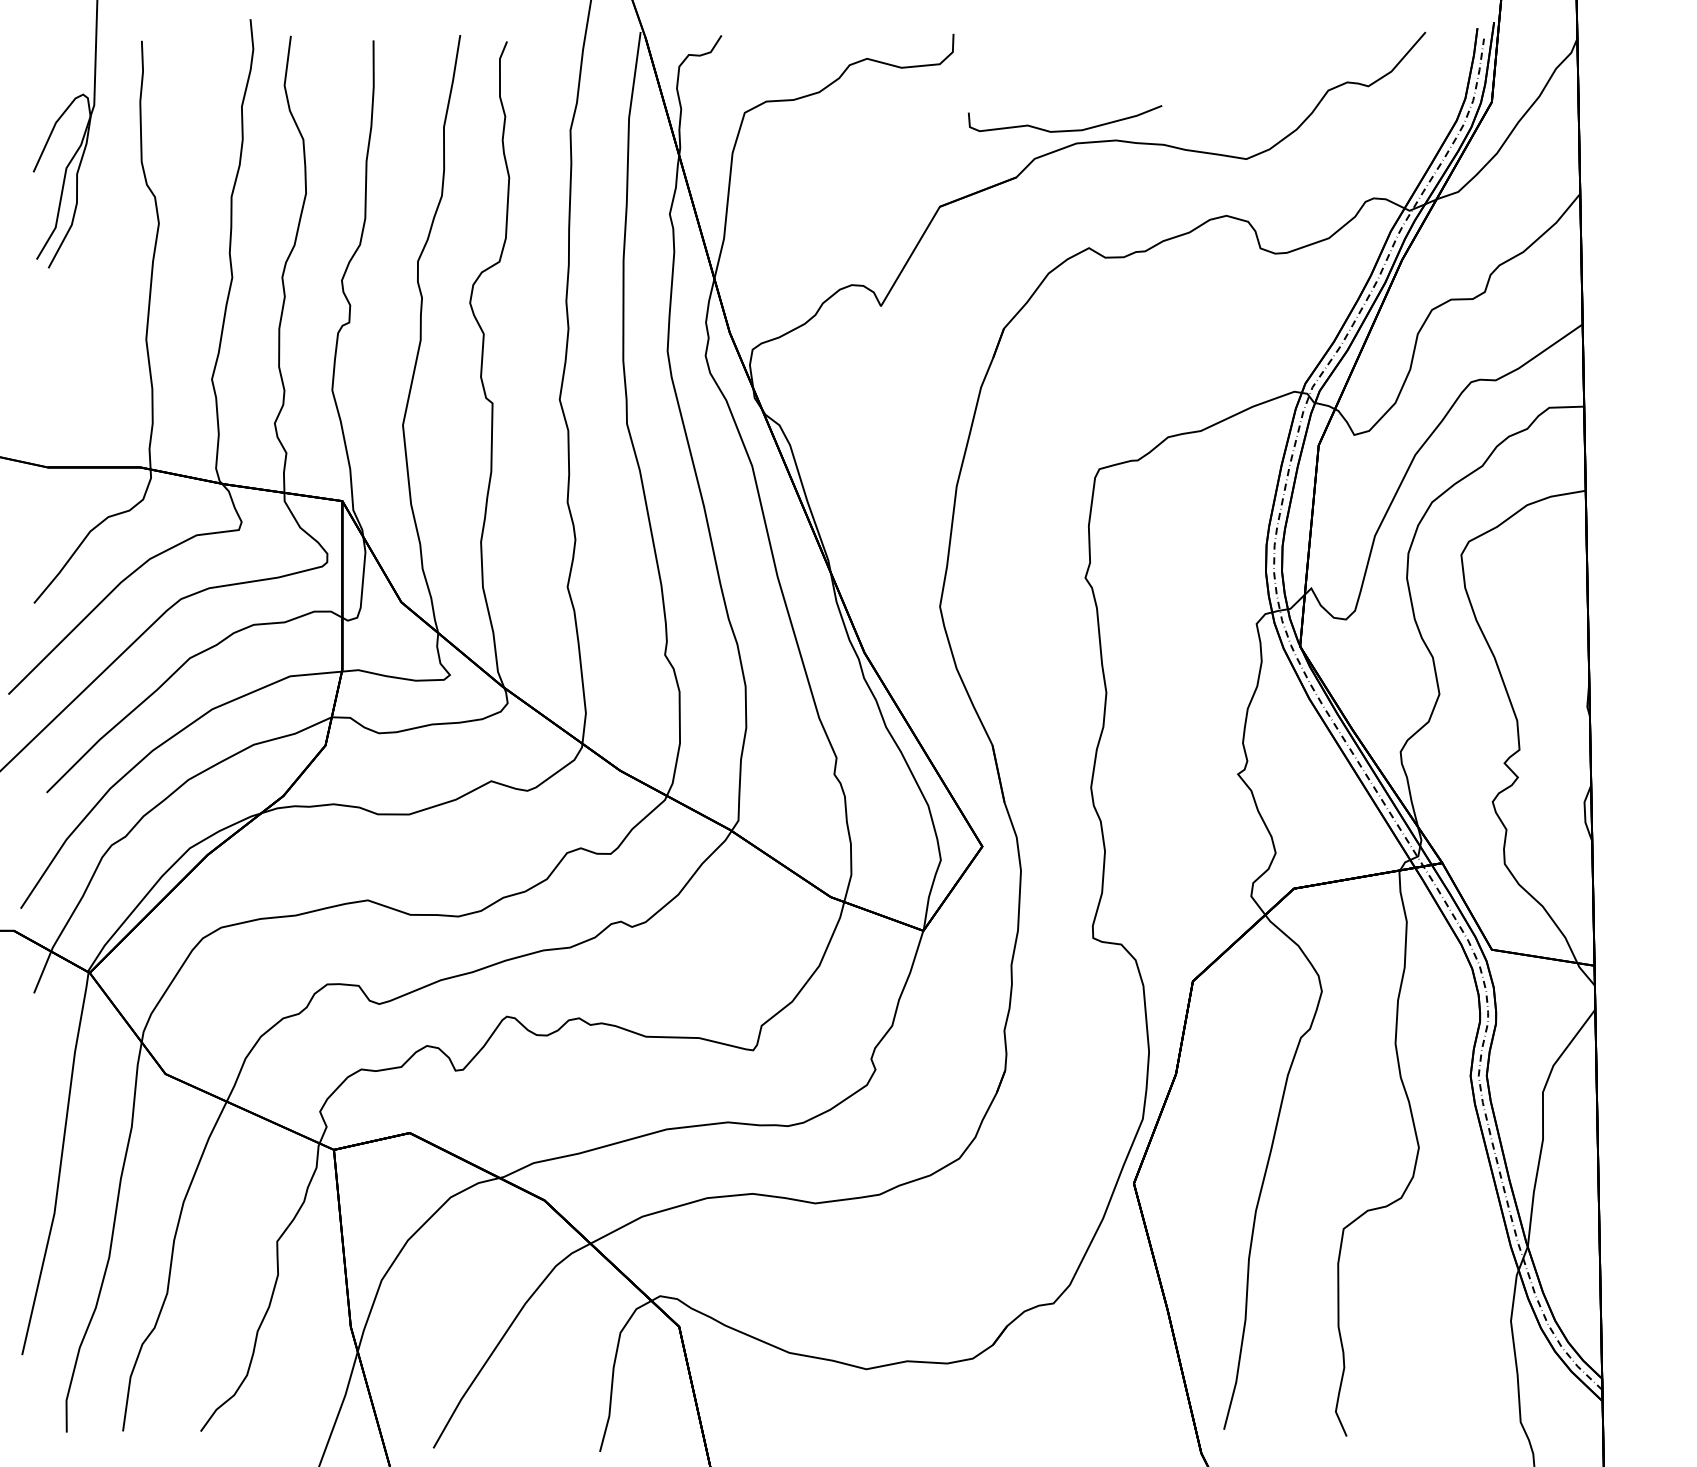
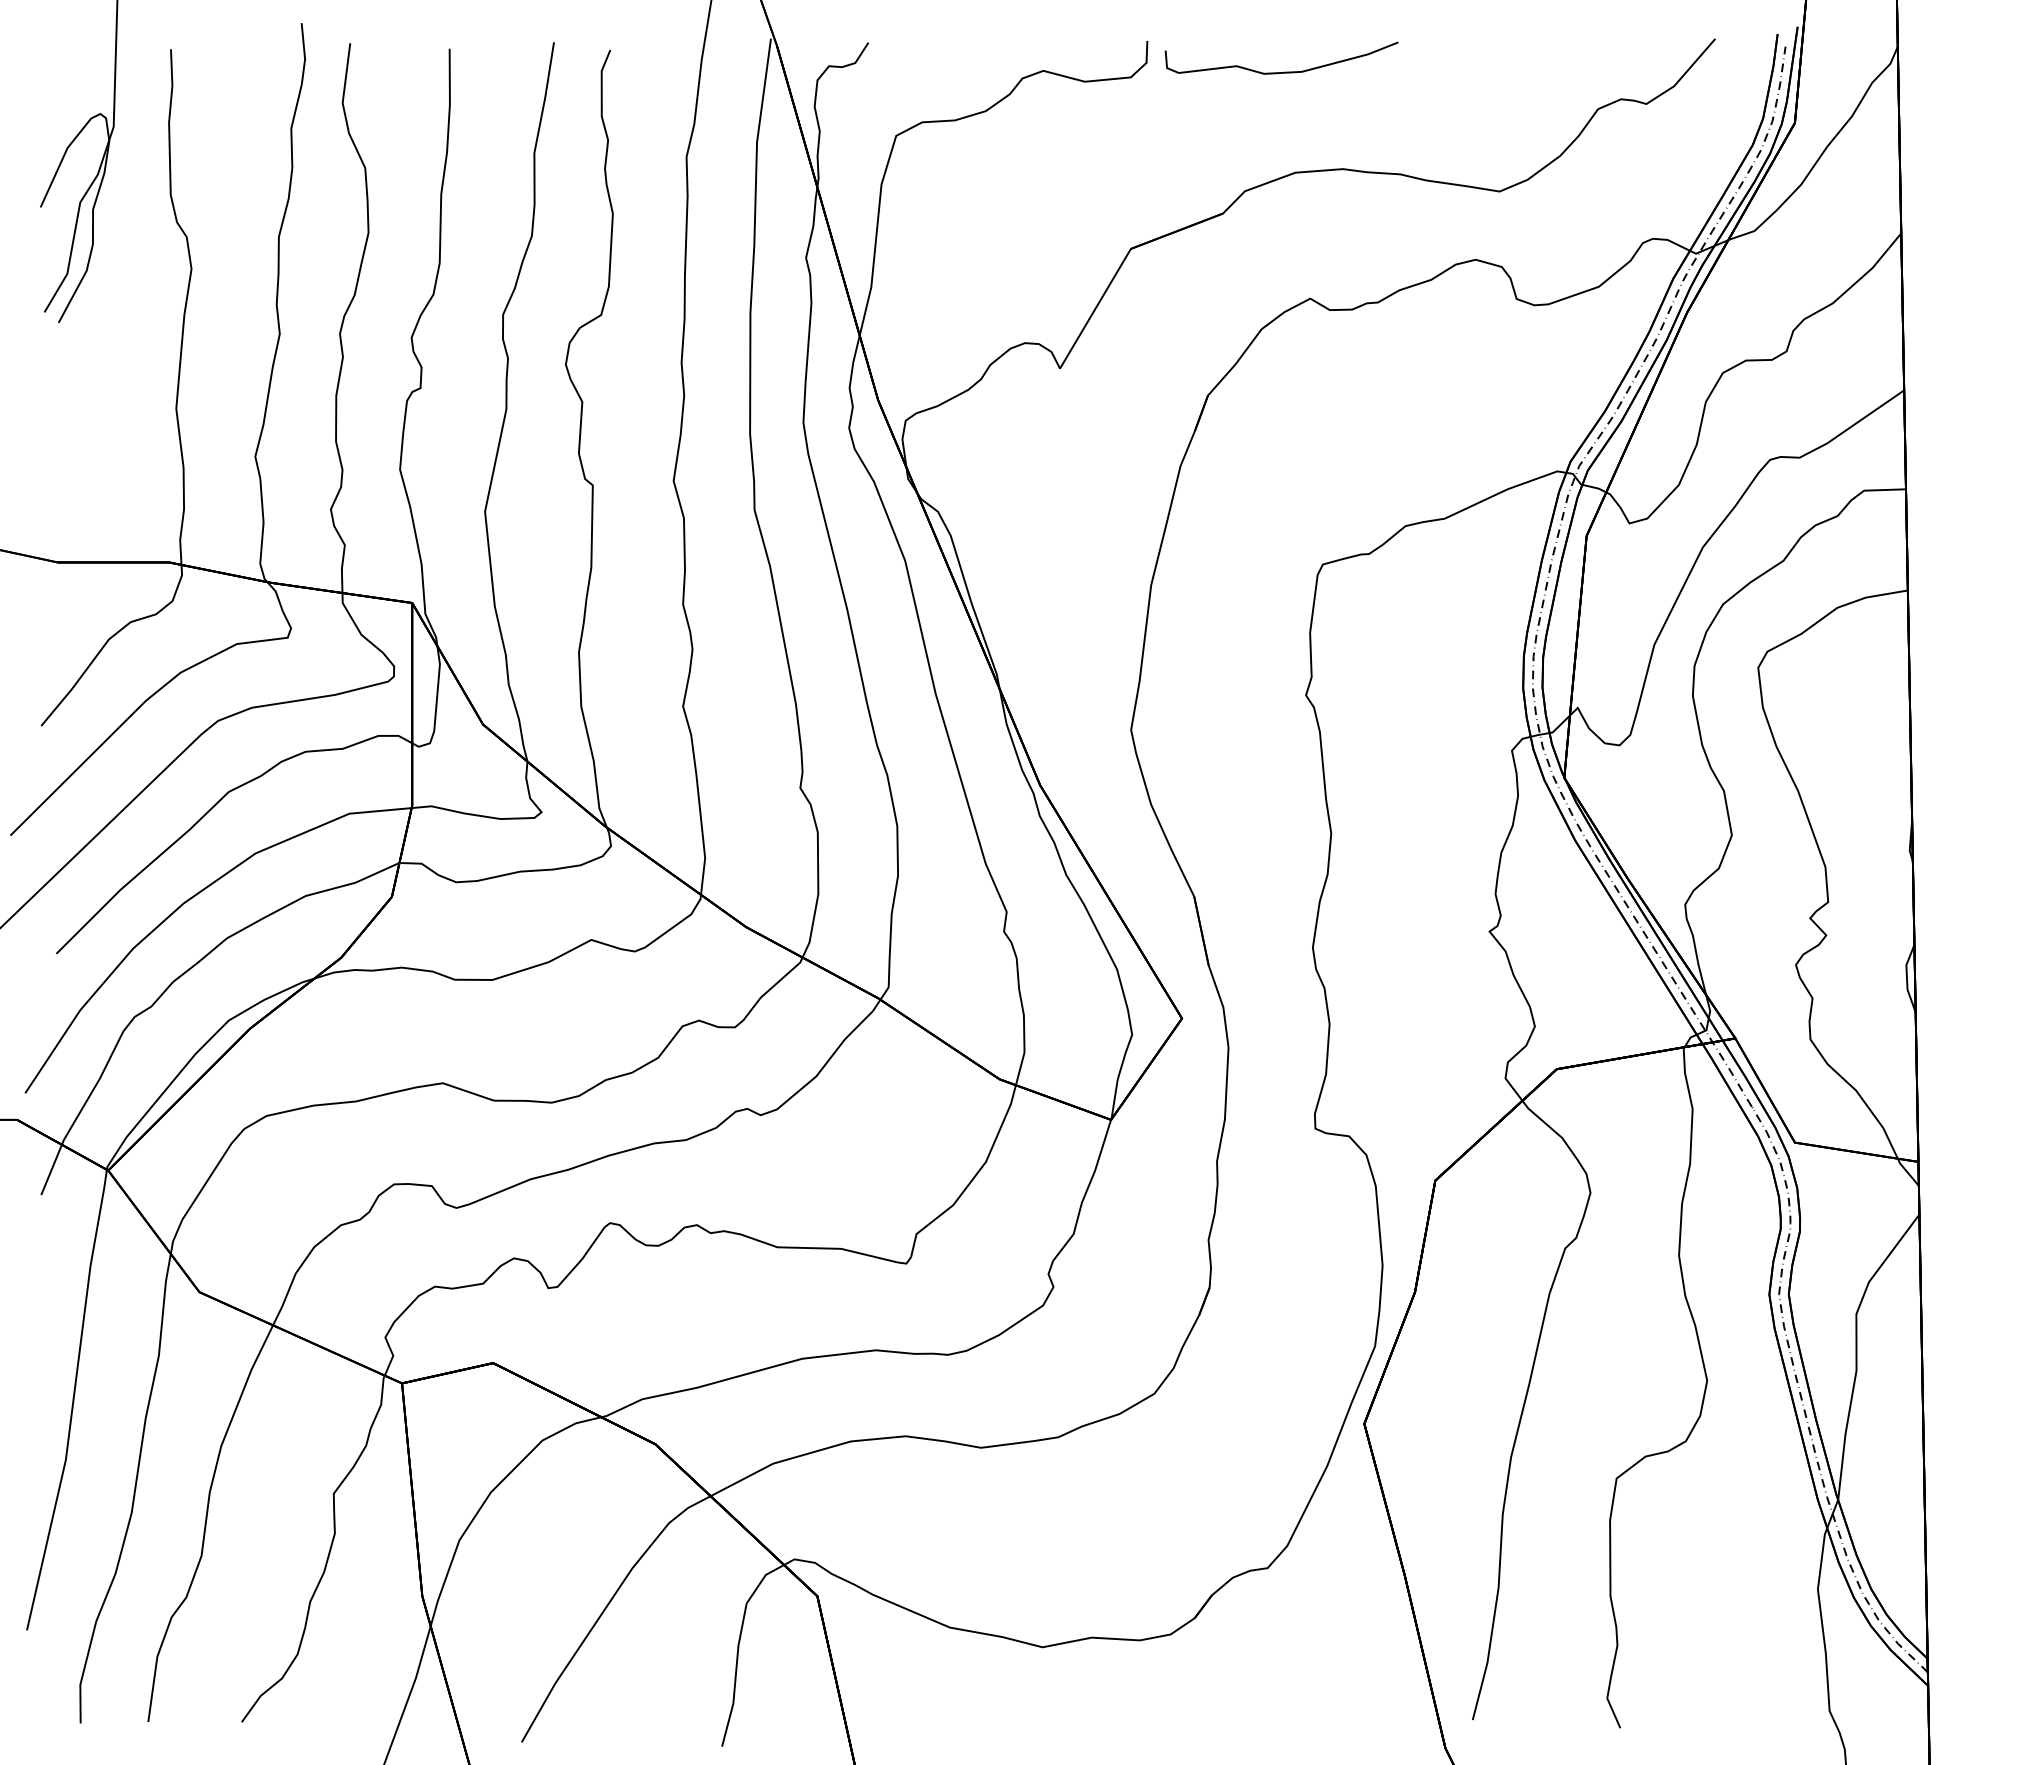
curve: (1066, 129) -> (1283, 71), moved

